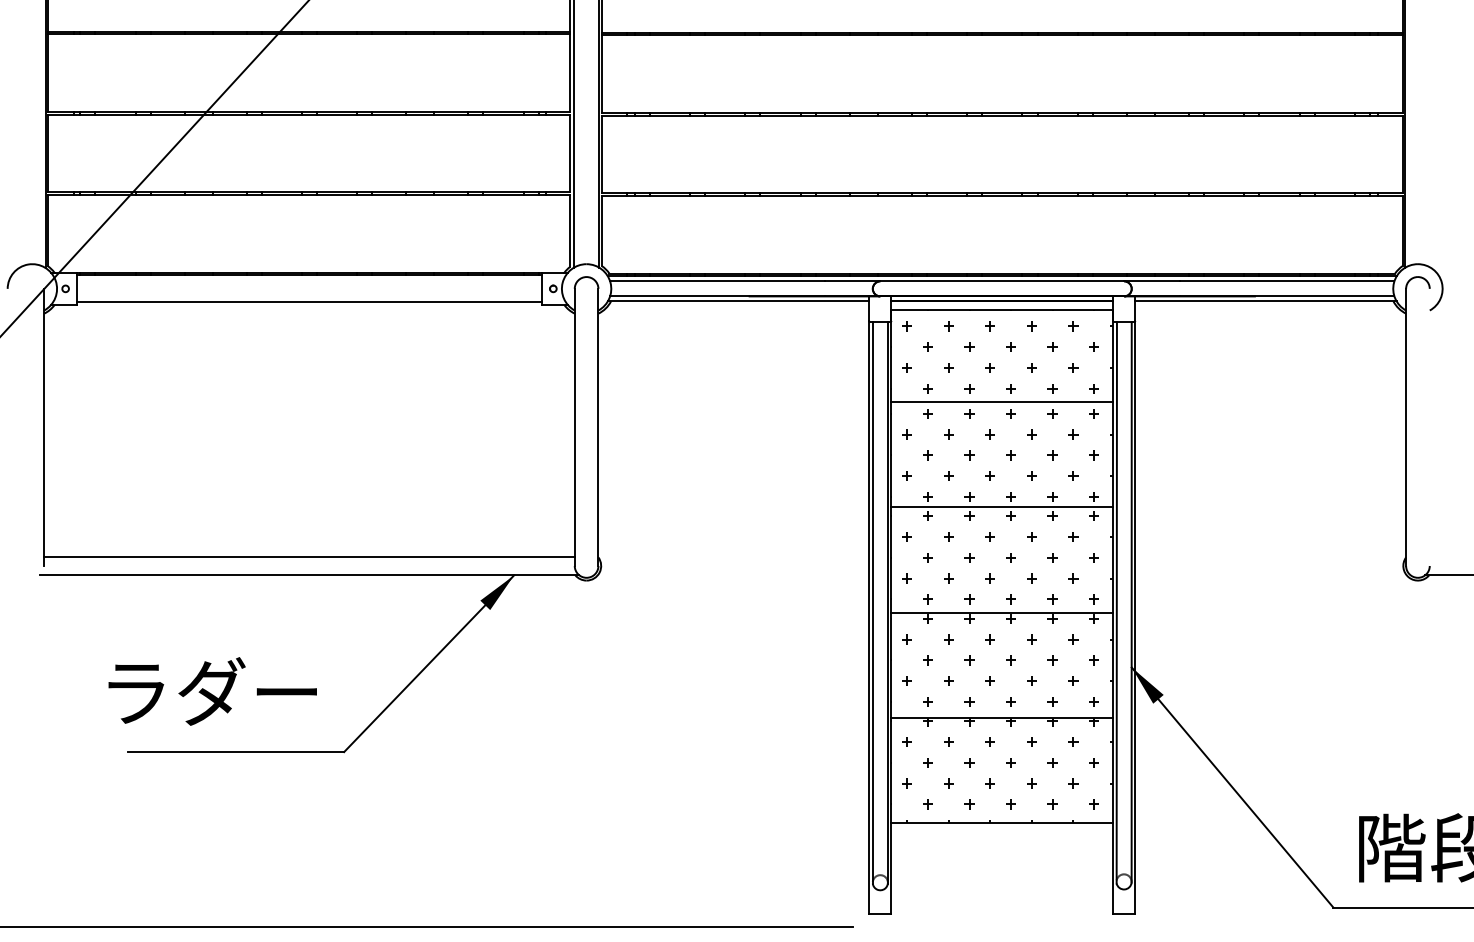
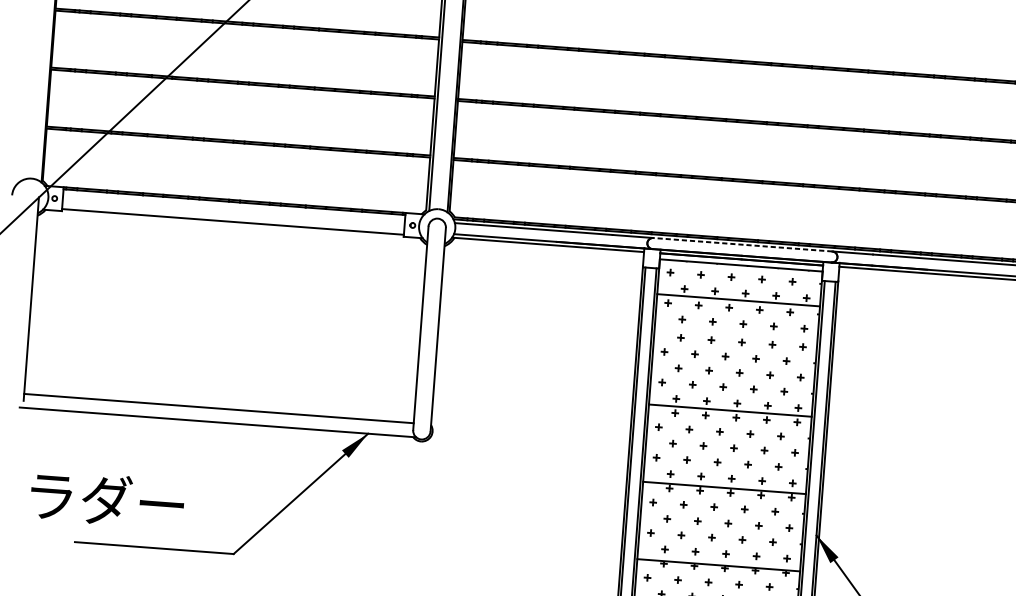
line: (1002, 281) -> (742, 244), solid -> dashed
line: (1002, 401) -> (738, 299), moved
text: (212, 691) -> (107, 499), moved

